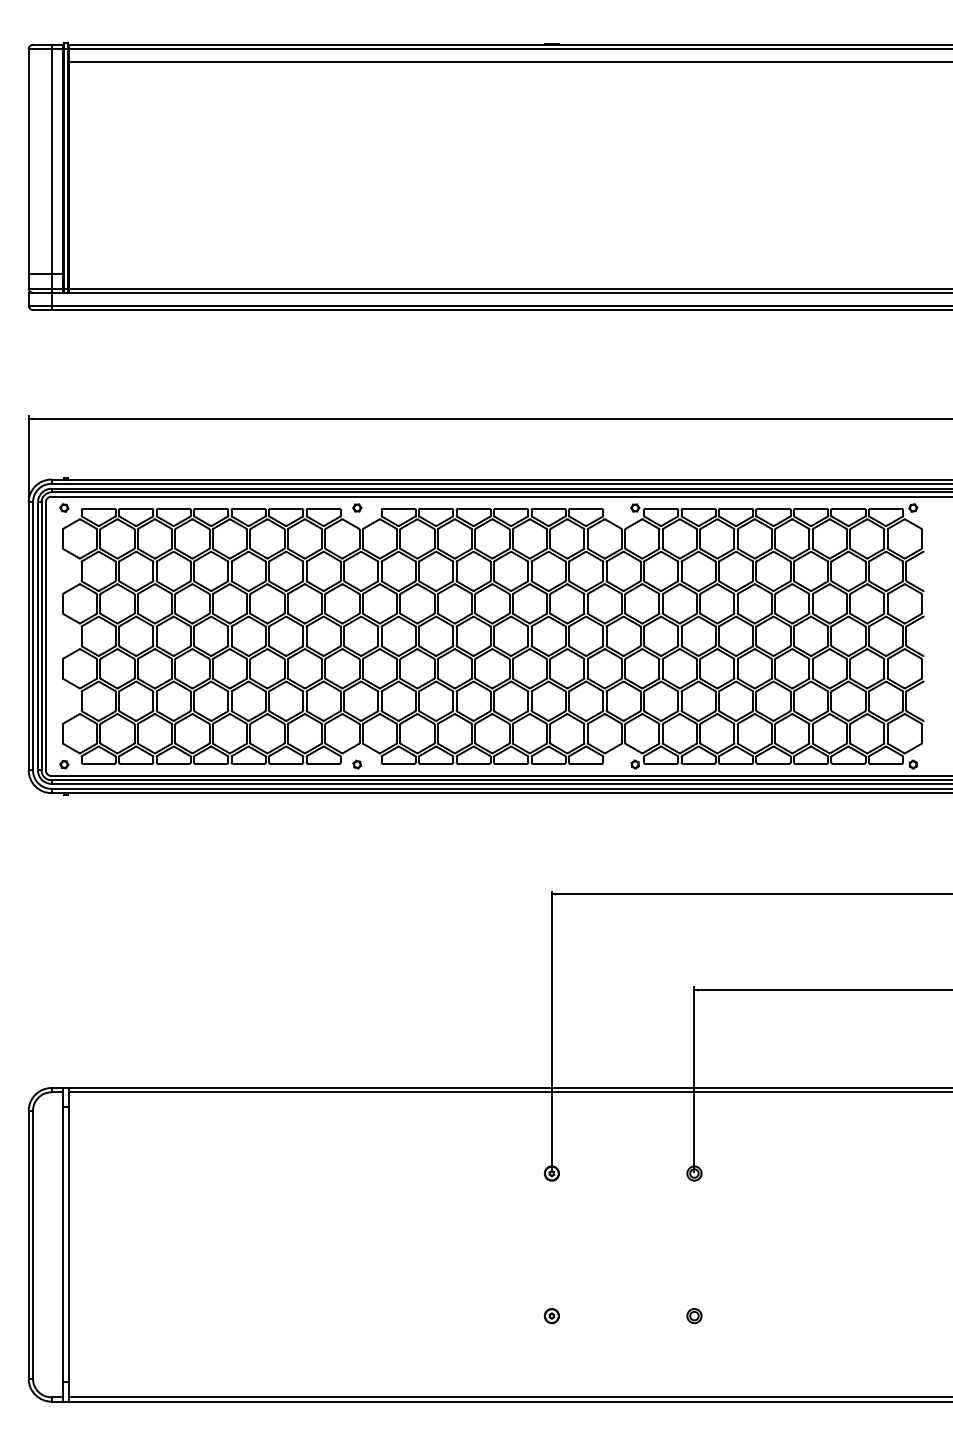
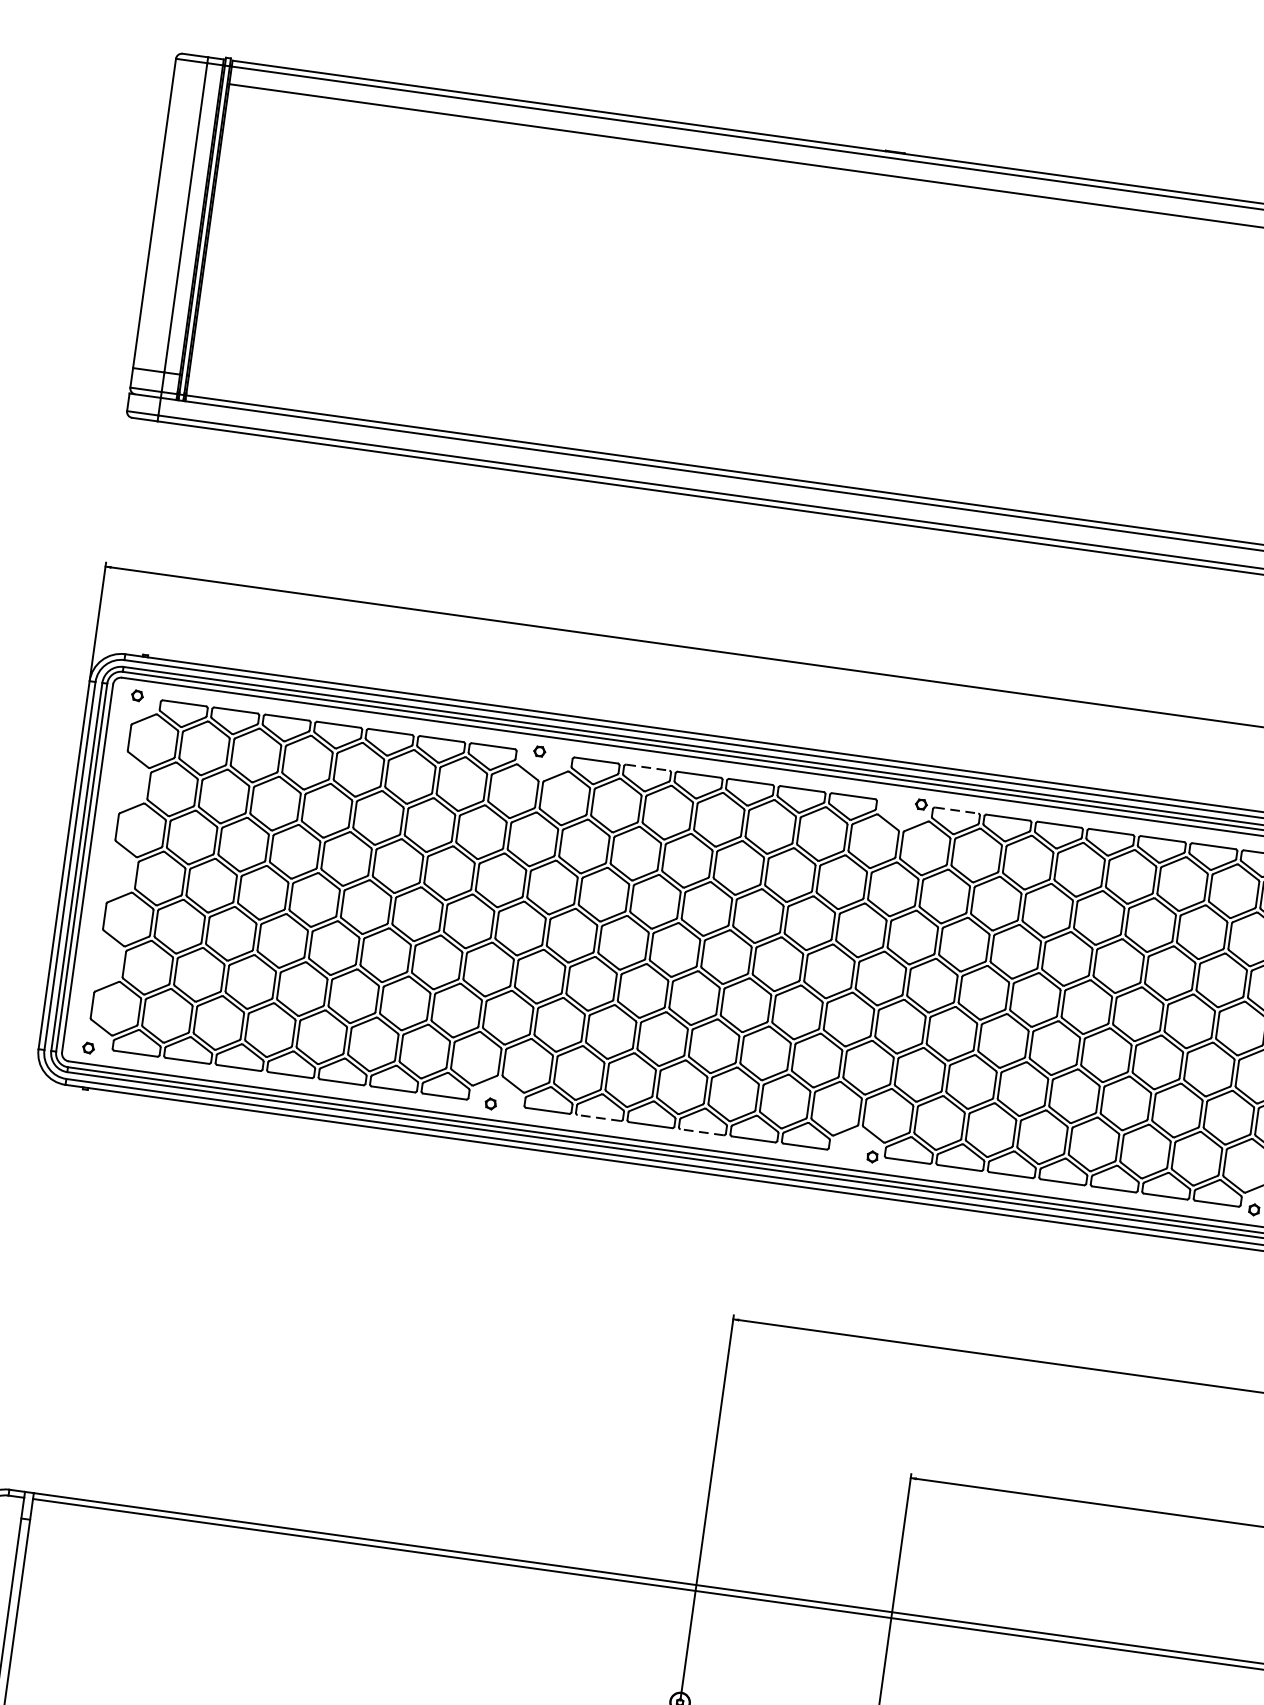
line: (436, 508) -> (648, 767), solid -> dashed
line: (661, 508) -> (957, 810), solid -> dashed
line: (436, 763) -> (599, 1117), solid -> dashed
line: (511, 763) -> (702, 1131), solid -> dashed

